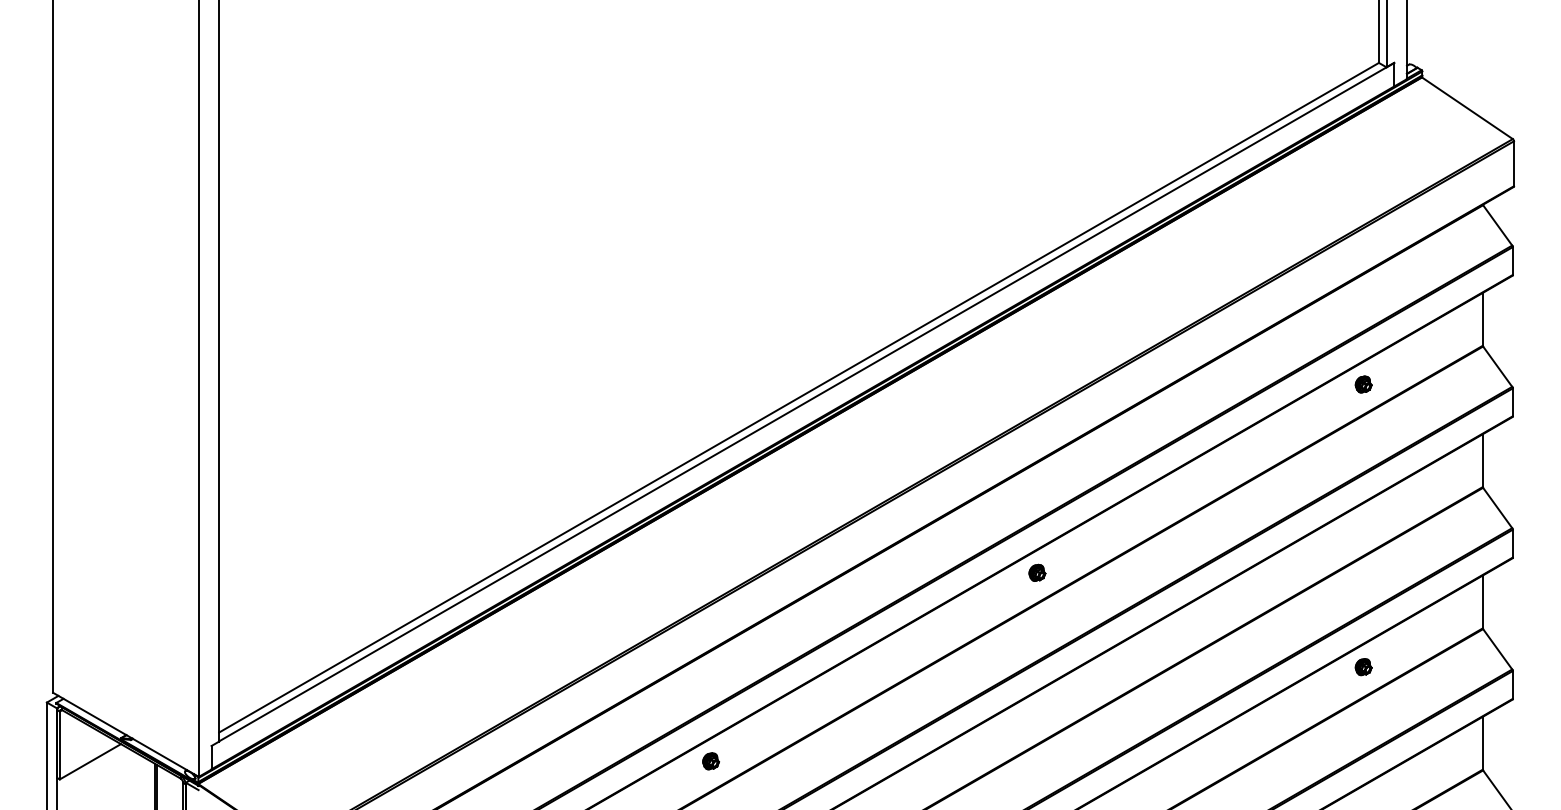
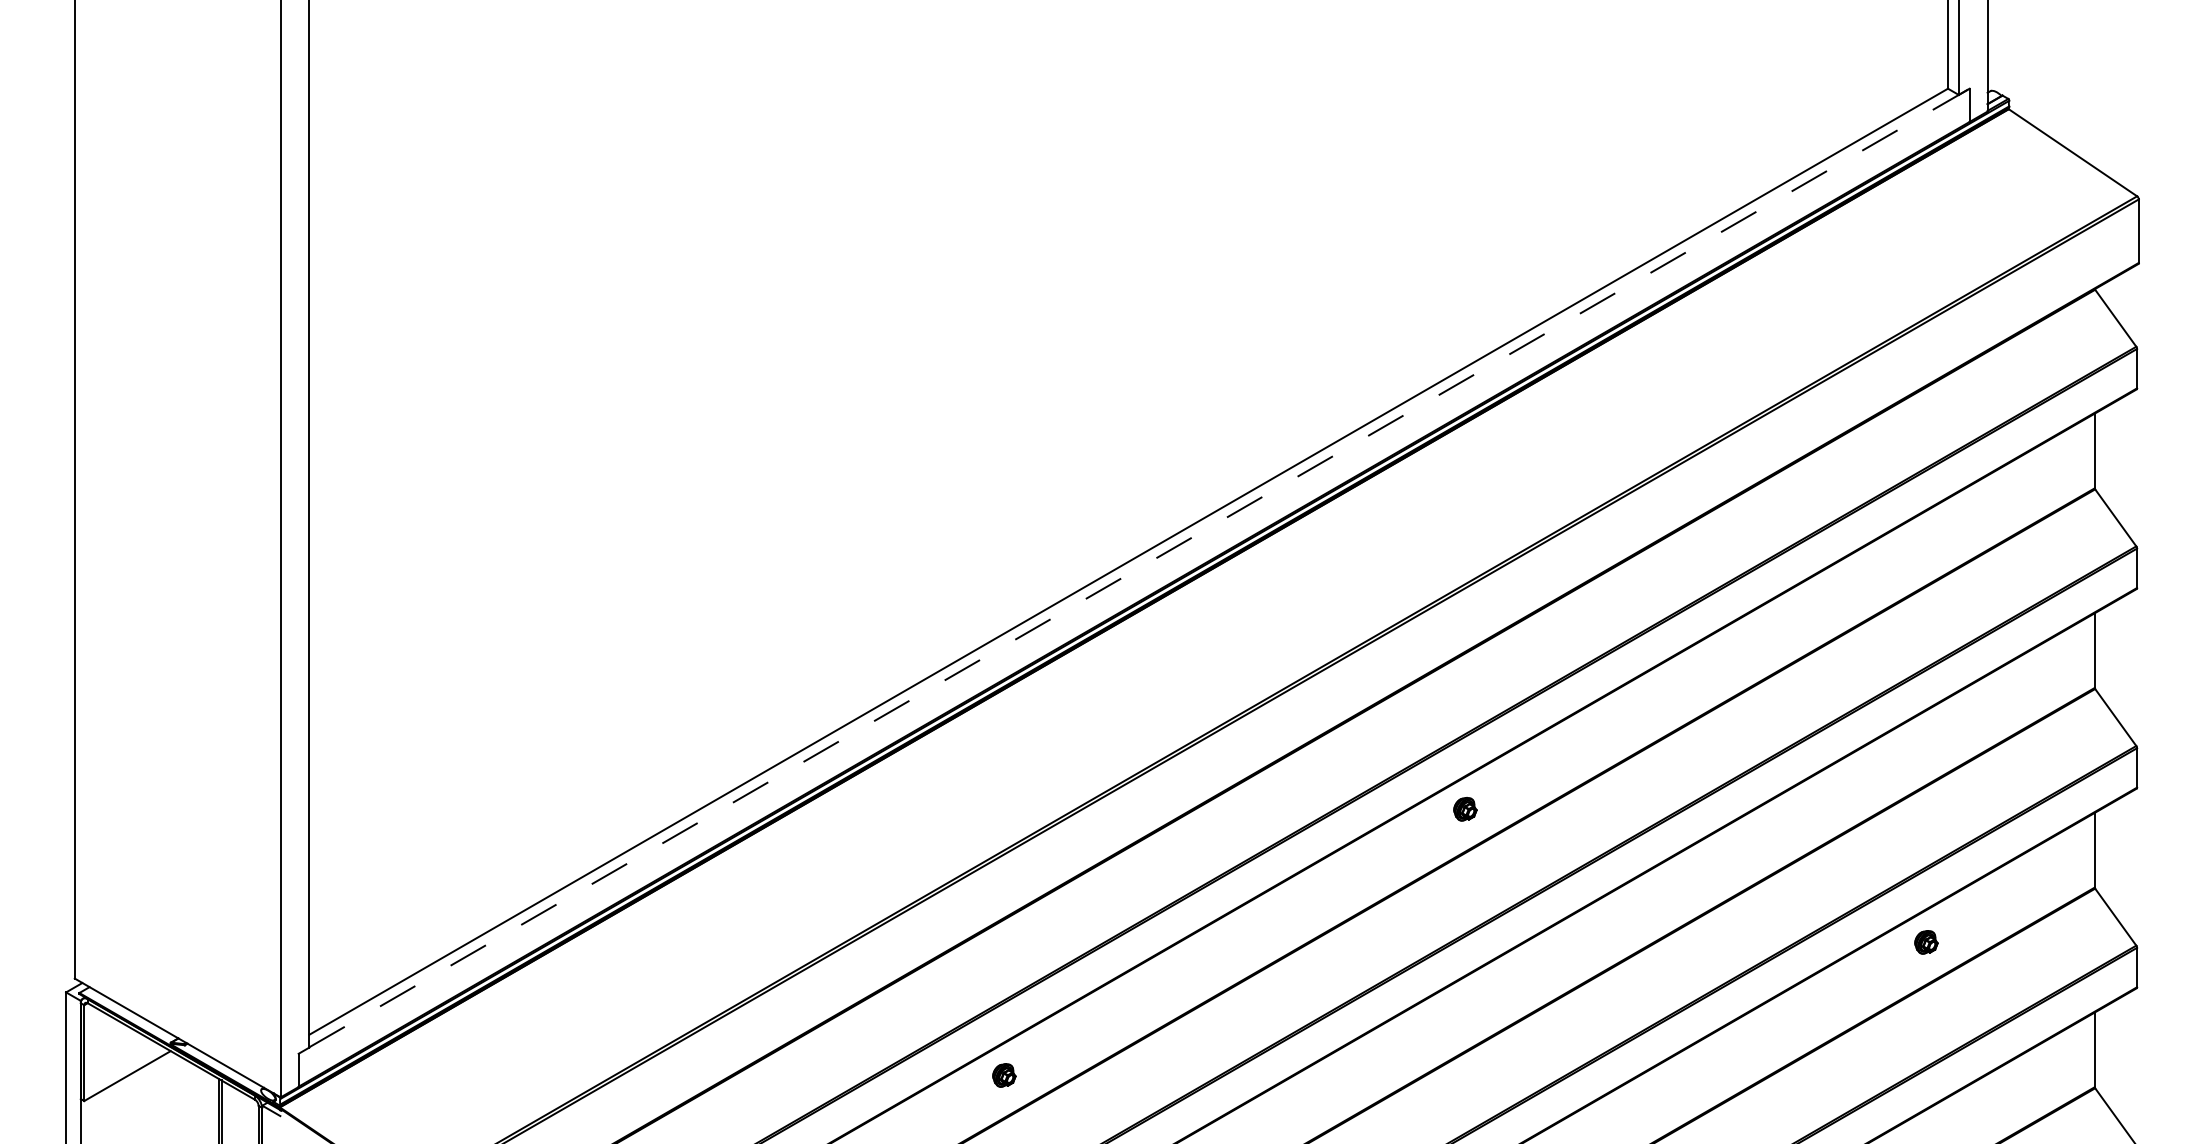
part: (1363, 384) -> (1926, 542), removed
line: (806, 401) -> (1139, 567), solid -> dashed

